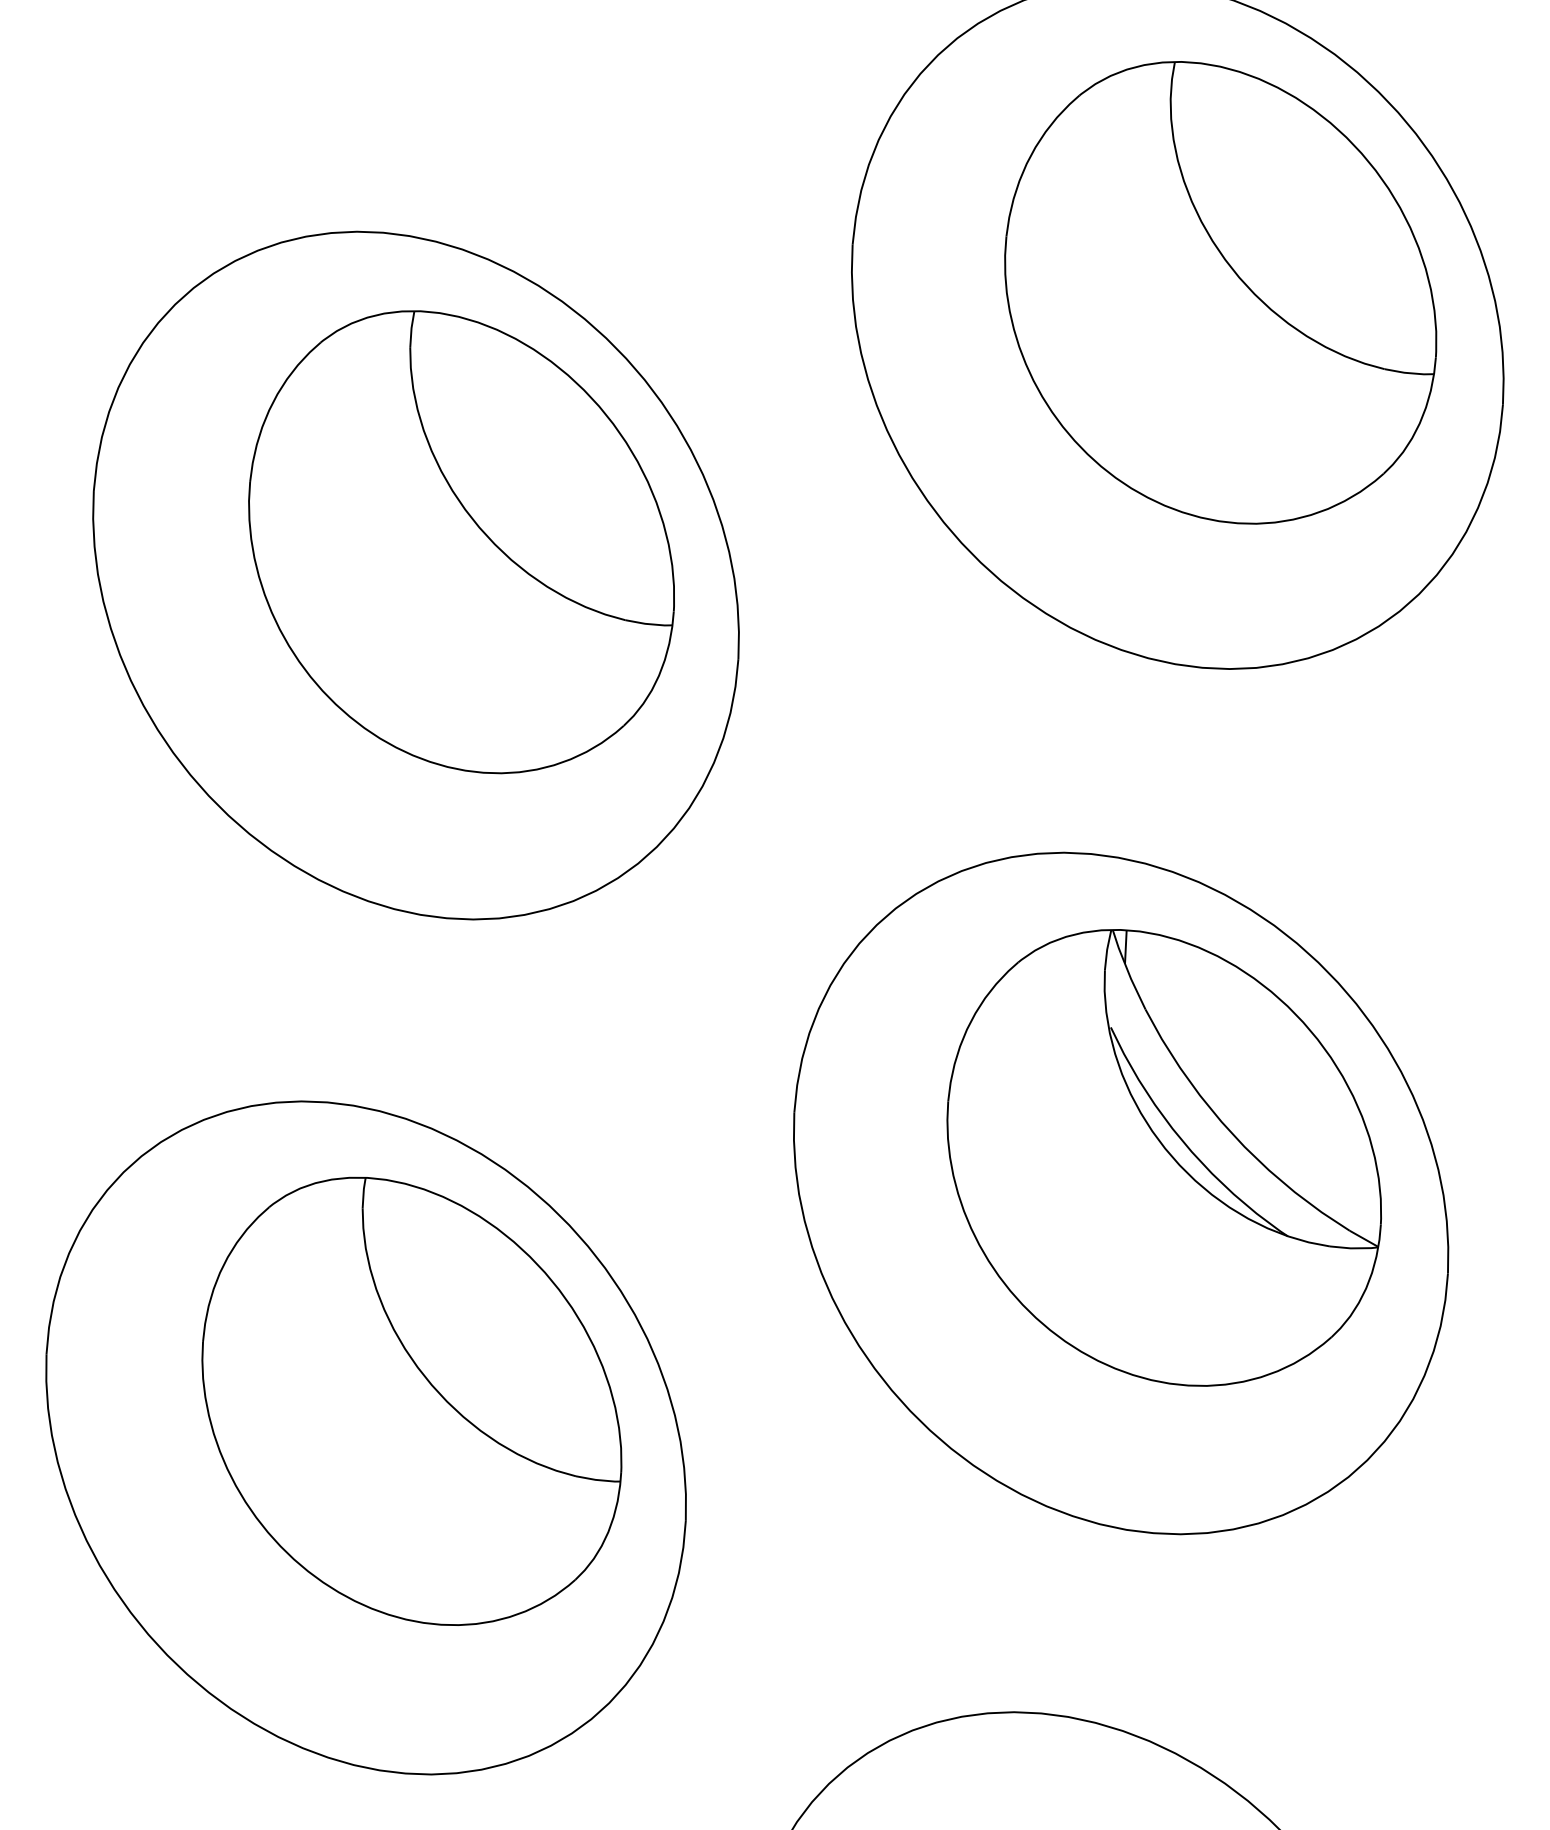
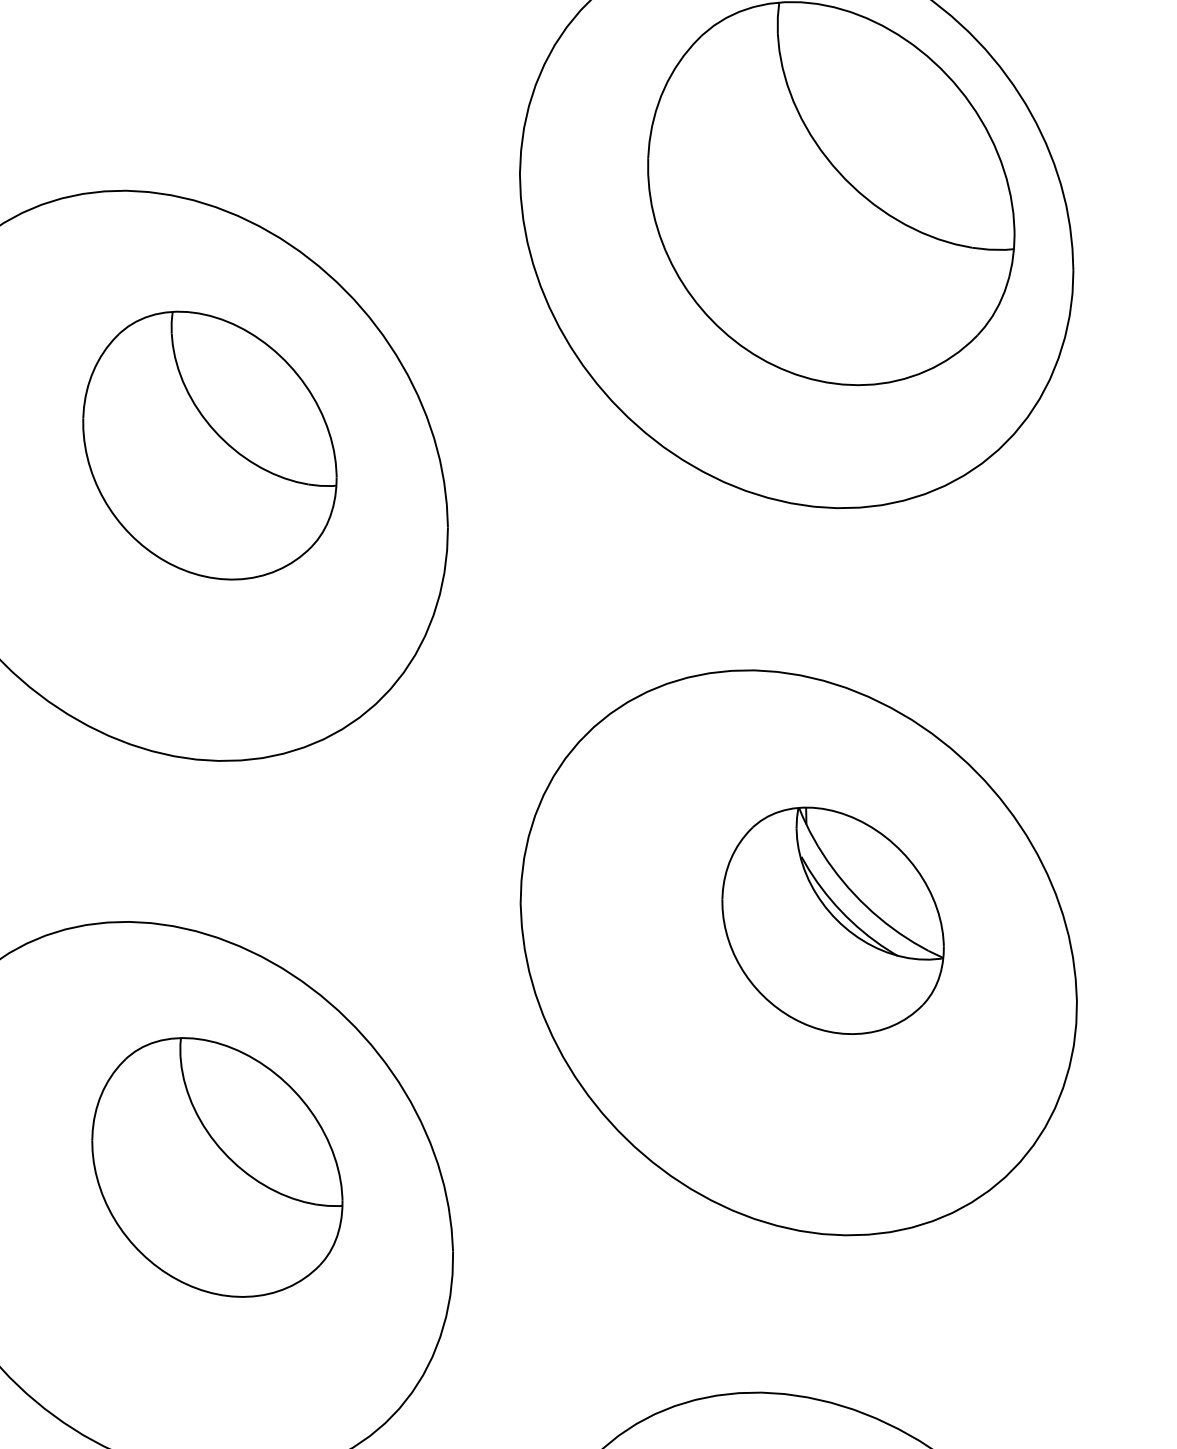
part: (461, 542) -> (209, 445), size x0.7
part: (1163, 1157) -> (832, 920), size x0.6
part: (411, 1400) -> (216, 1166), size x0.7

